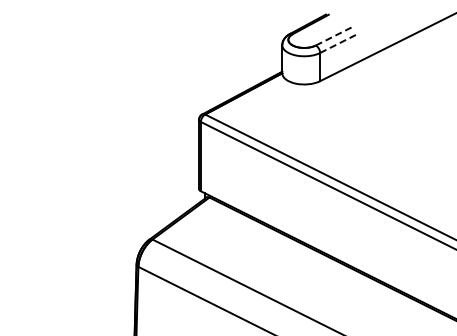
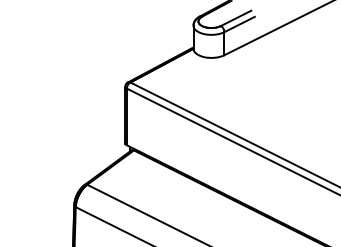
line: (334, 36) -> (236, 18), dashed -> solid
line: (338, 43) -> (239, 24), dashed -> solid

